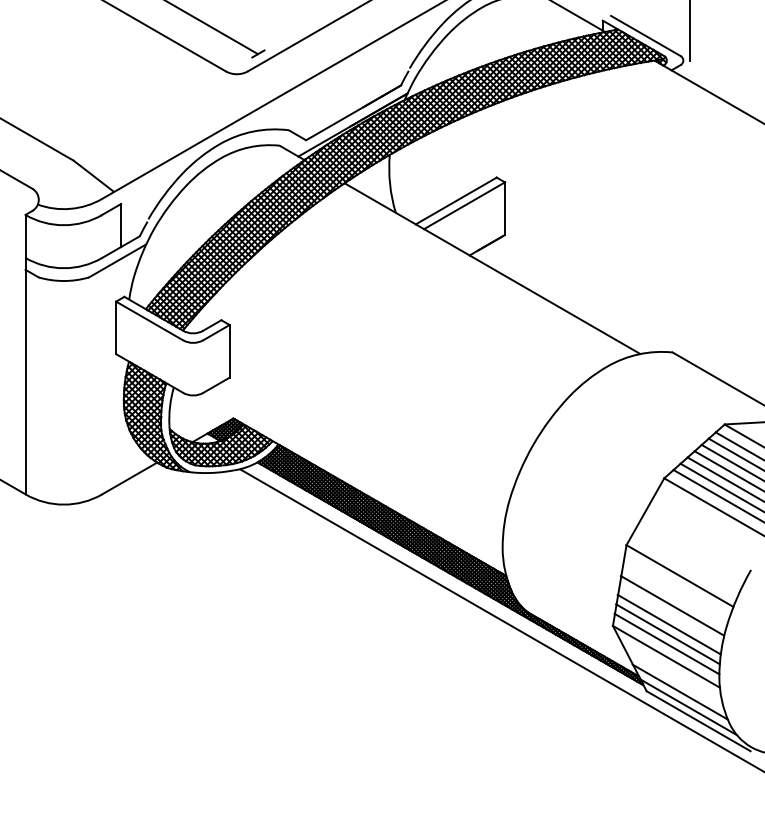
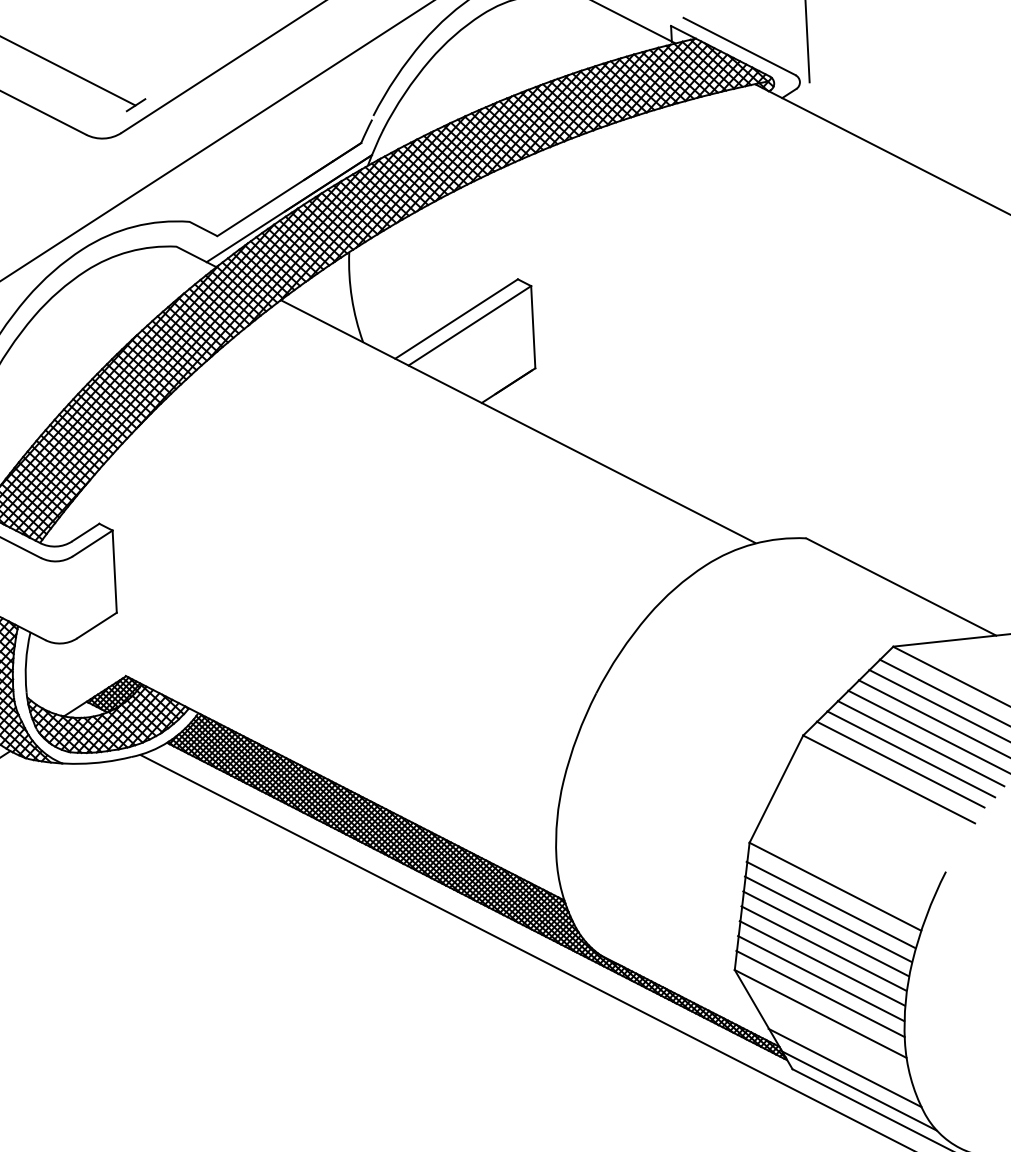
line: (676, 587) -> (830, 904), added
line: (673, 596) -> (826, 919), added
line: (670, 614) -> (823, 947), added

